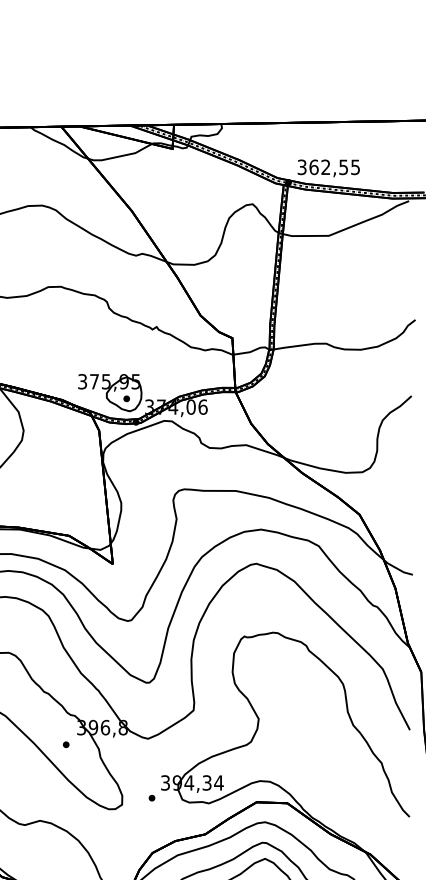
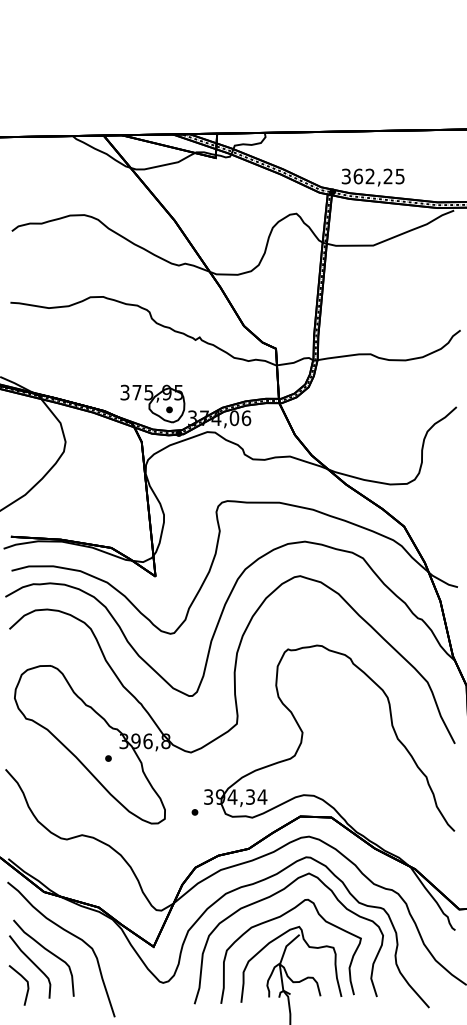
text: (343, 167) -> (387, 176), 362,55 -> 362,25

